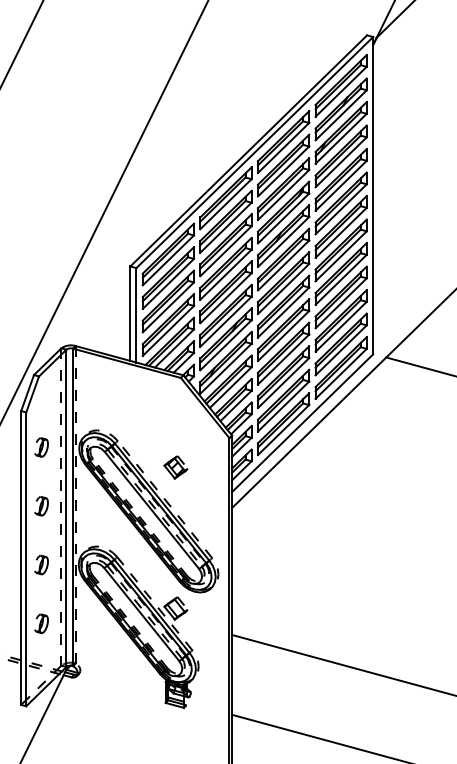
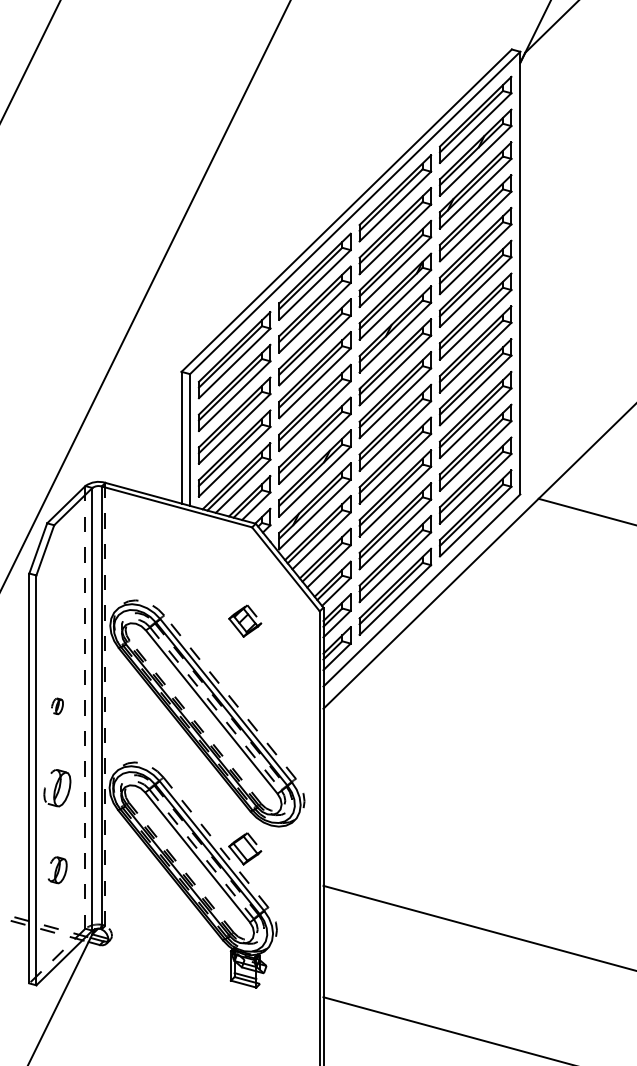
part: (41, 447) -> (57, 624), removed
part: (176, 466) -> (245, 620), moved
part: (41, 506) -> (57, 706), size x0.6
part: (41, 565) -> (57, 788), size x1.4

